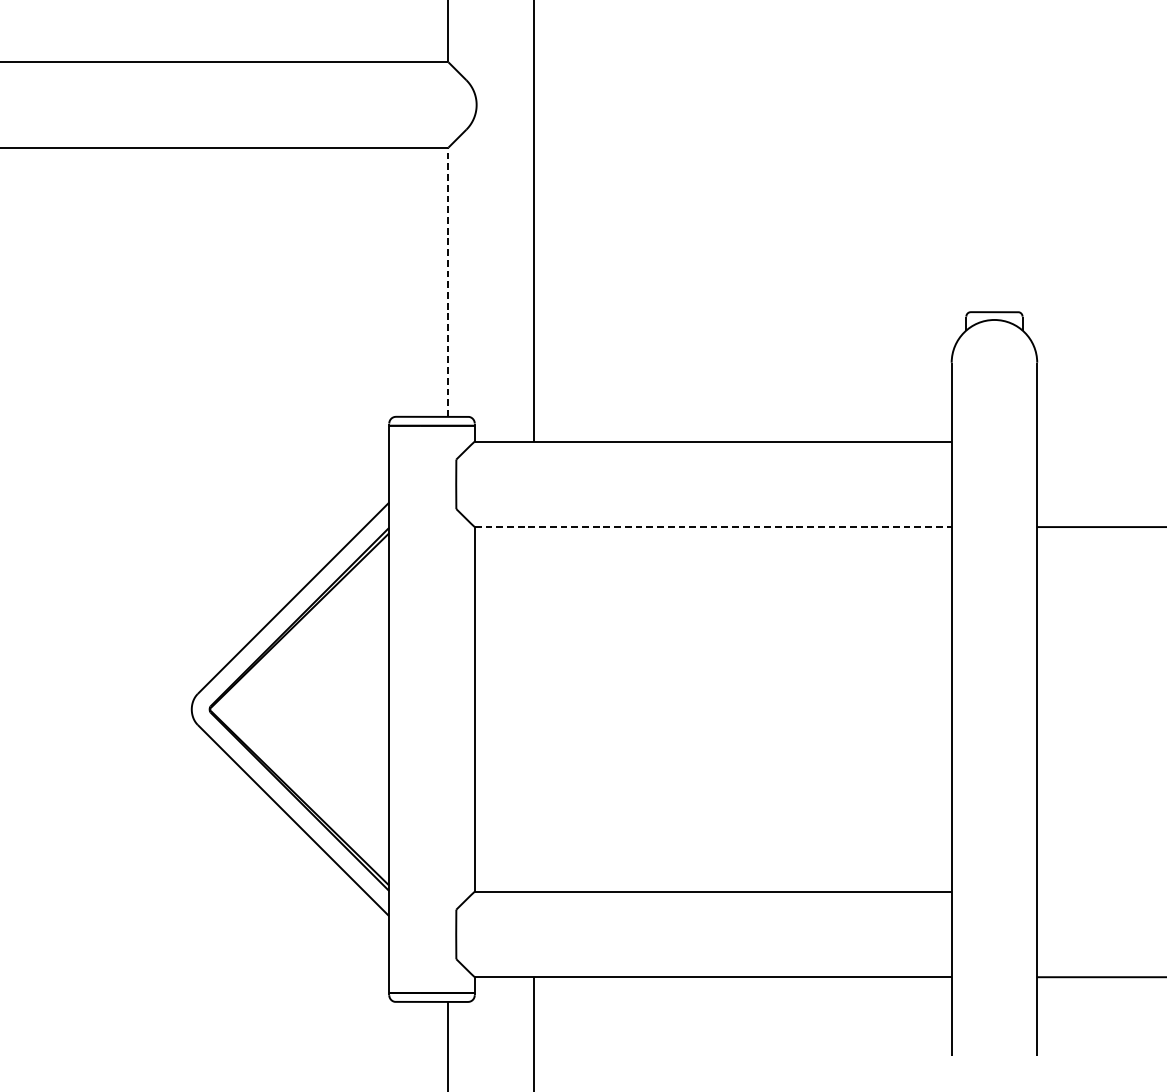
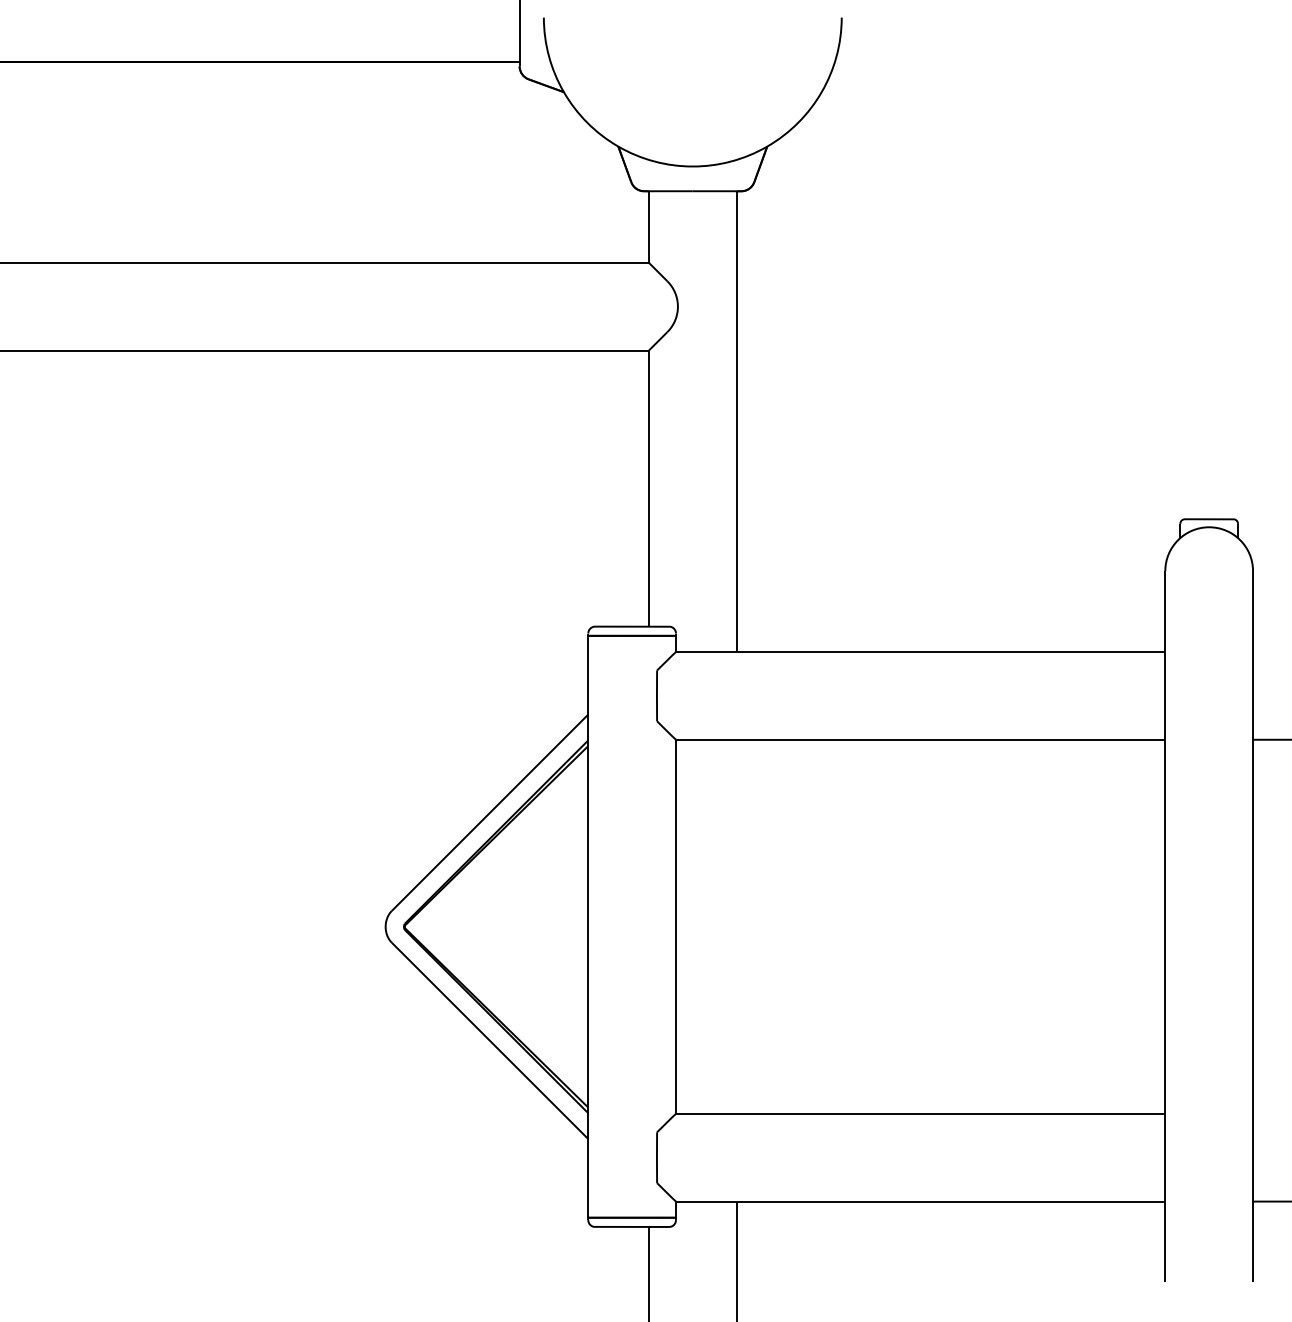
line: (447, 282) -> (648, 488), dashed -> solid
line: (713, 526) -> (920, 739), dashed -> solid

